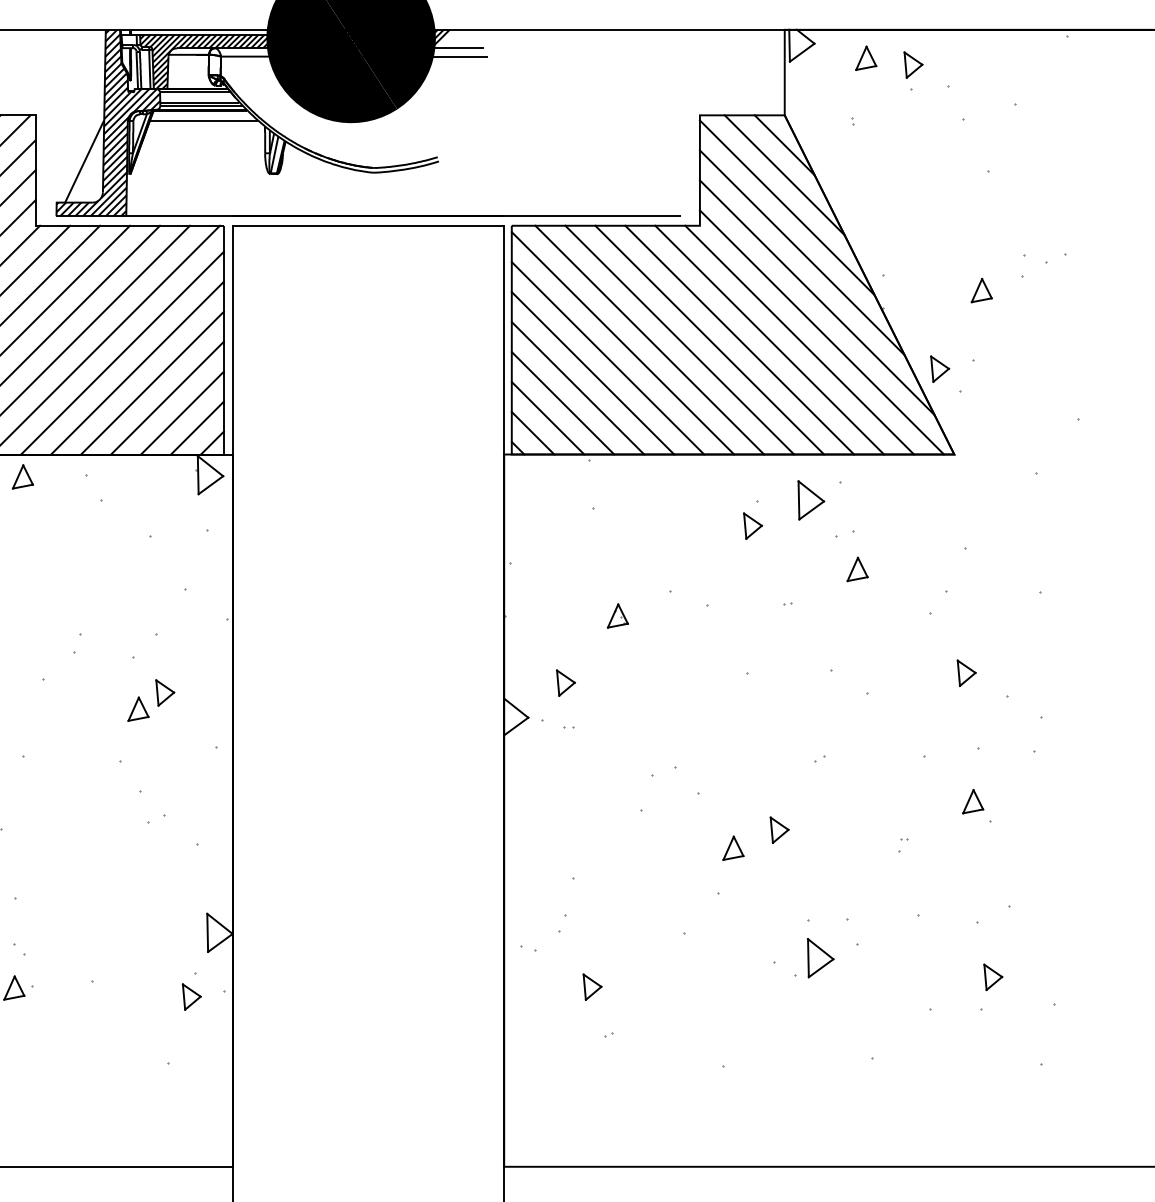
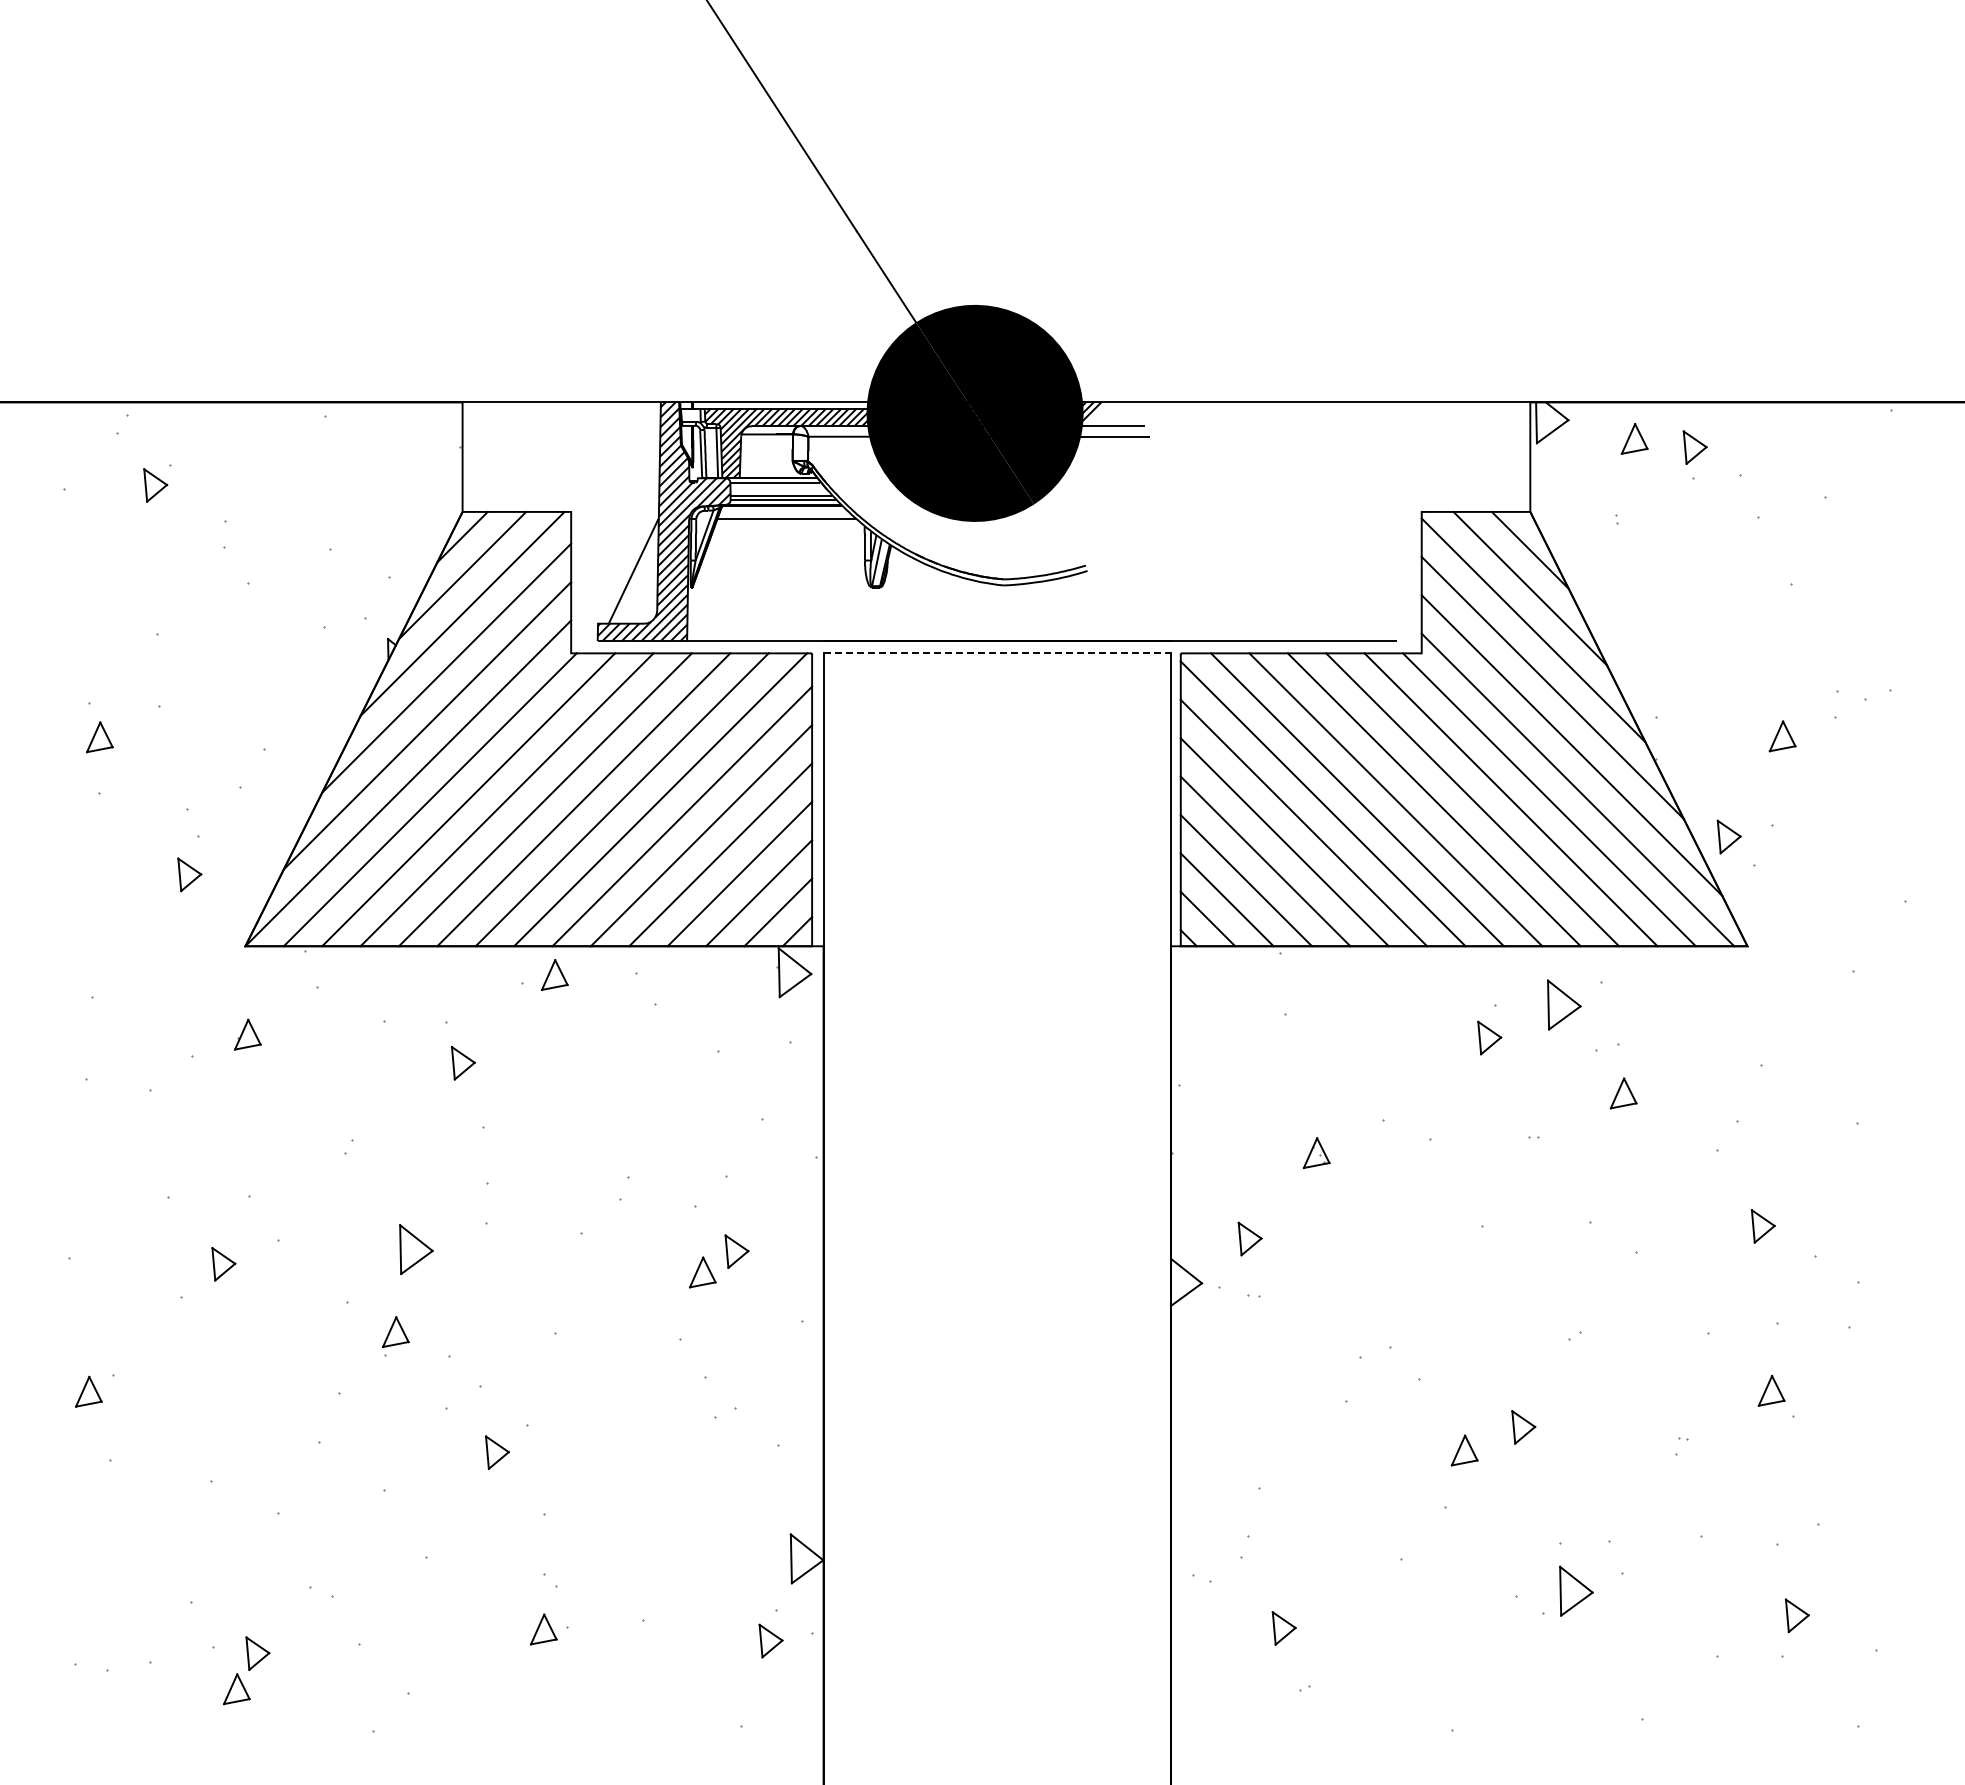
line: (368, 225) -> (997, 653), solid -> dashed

